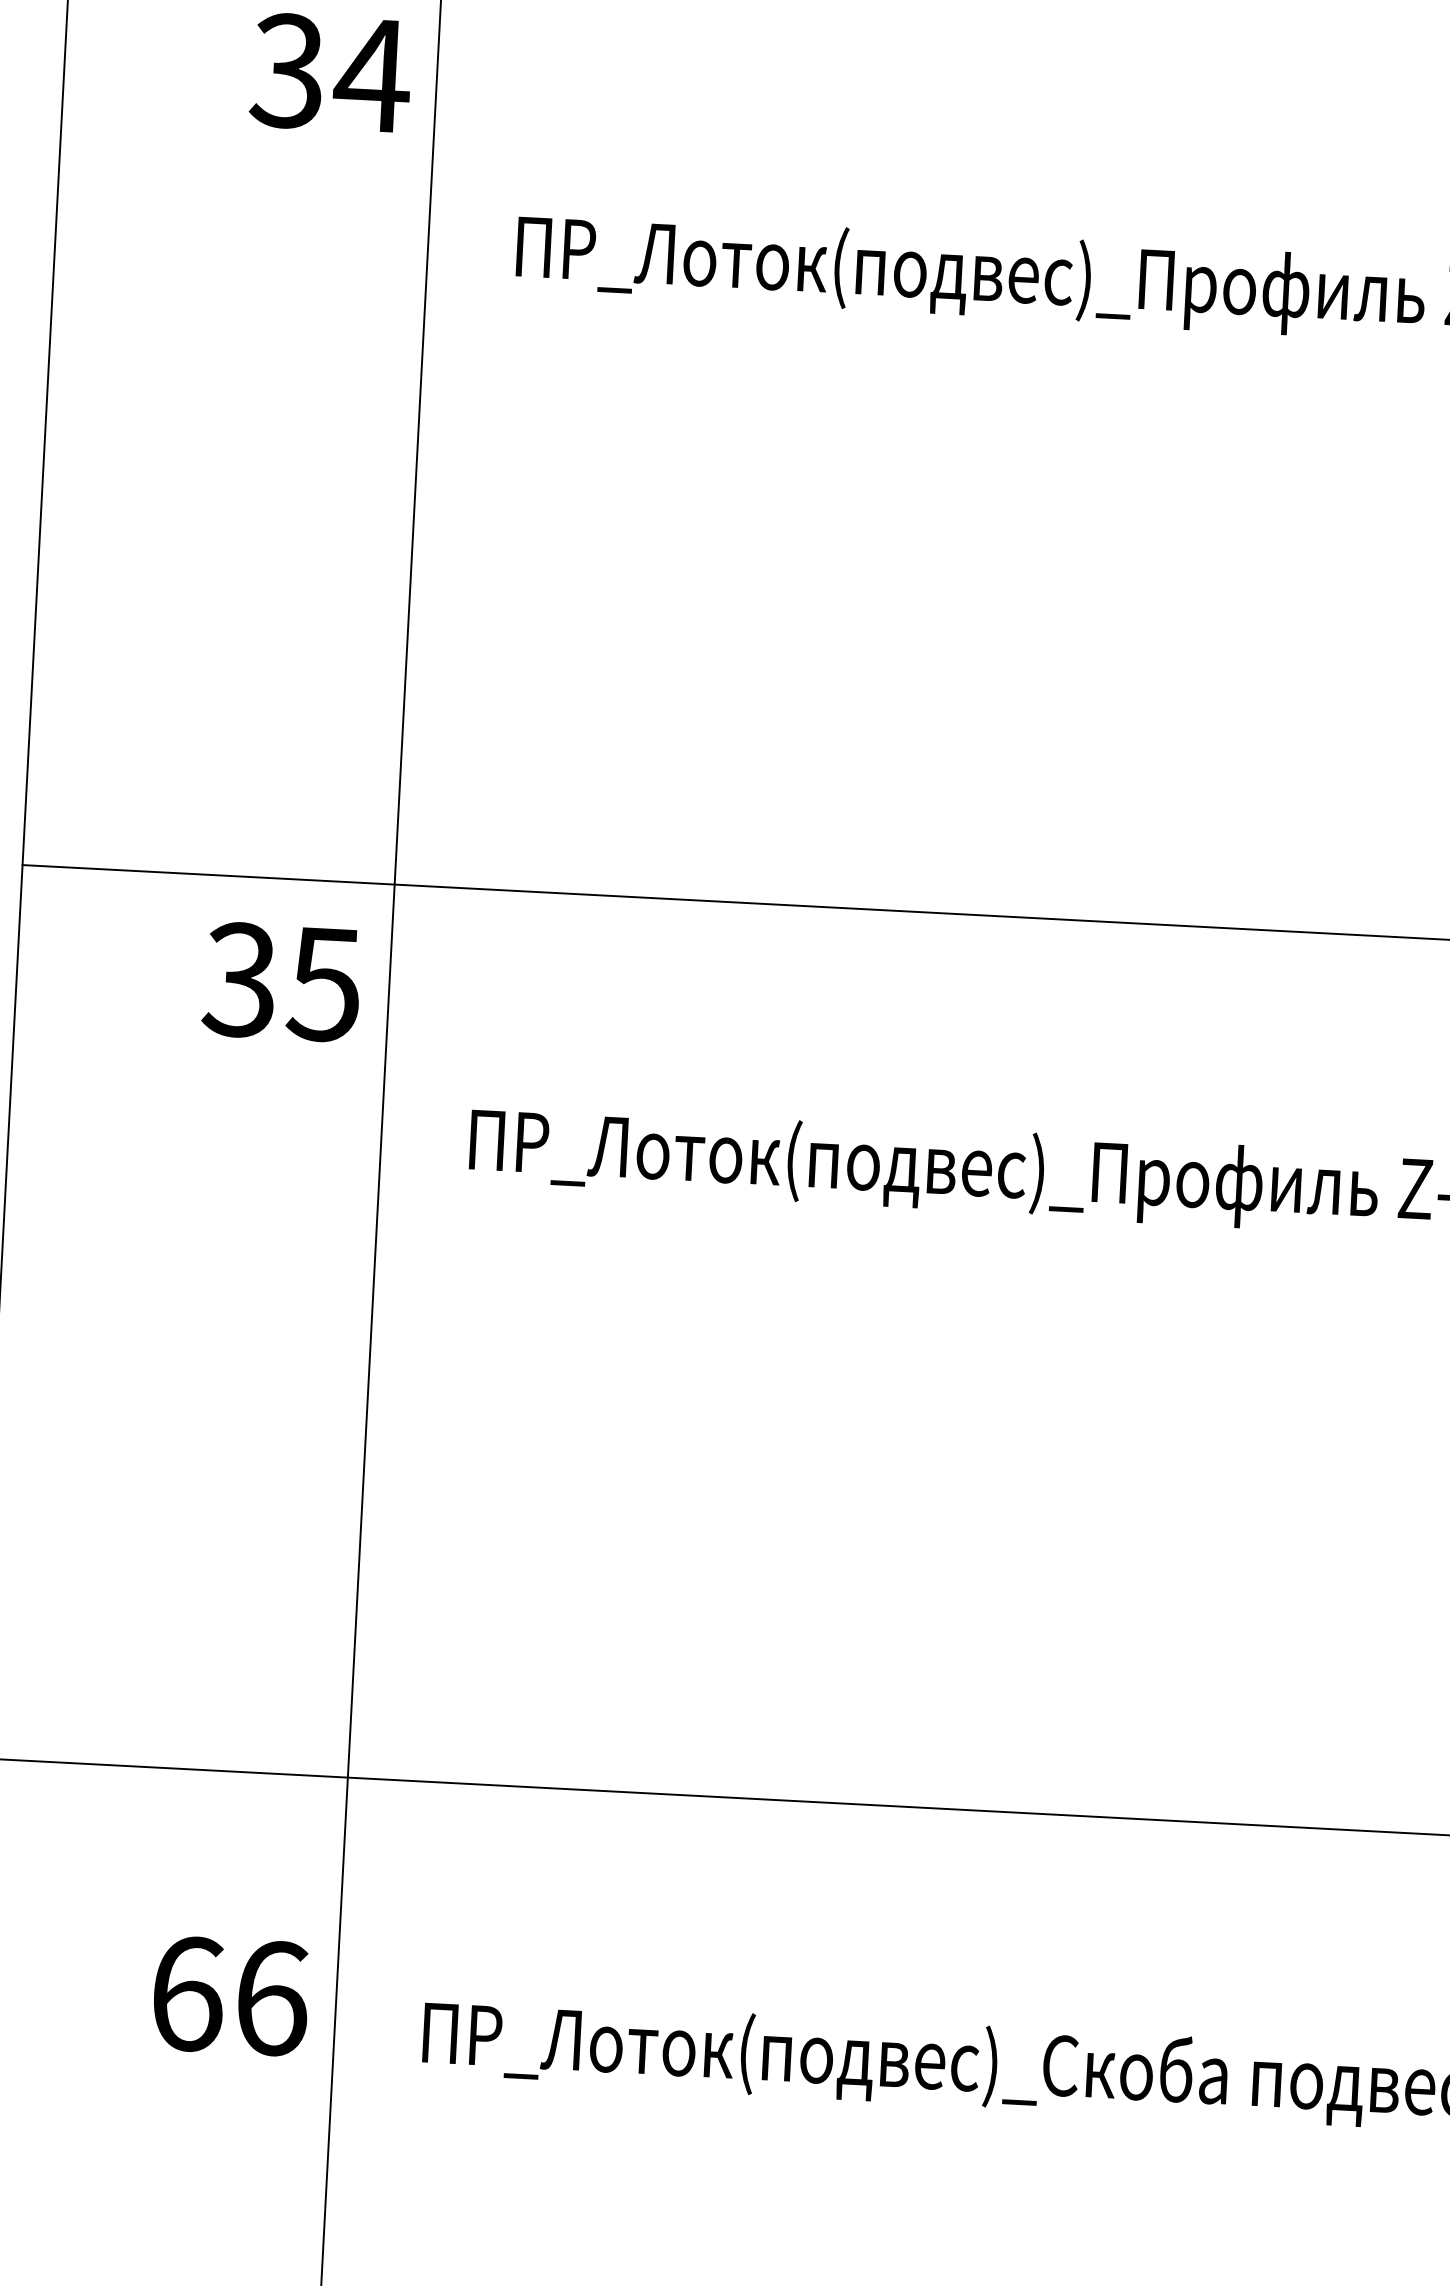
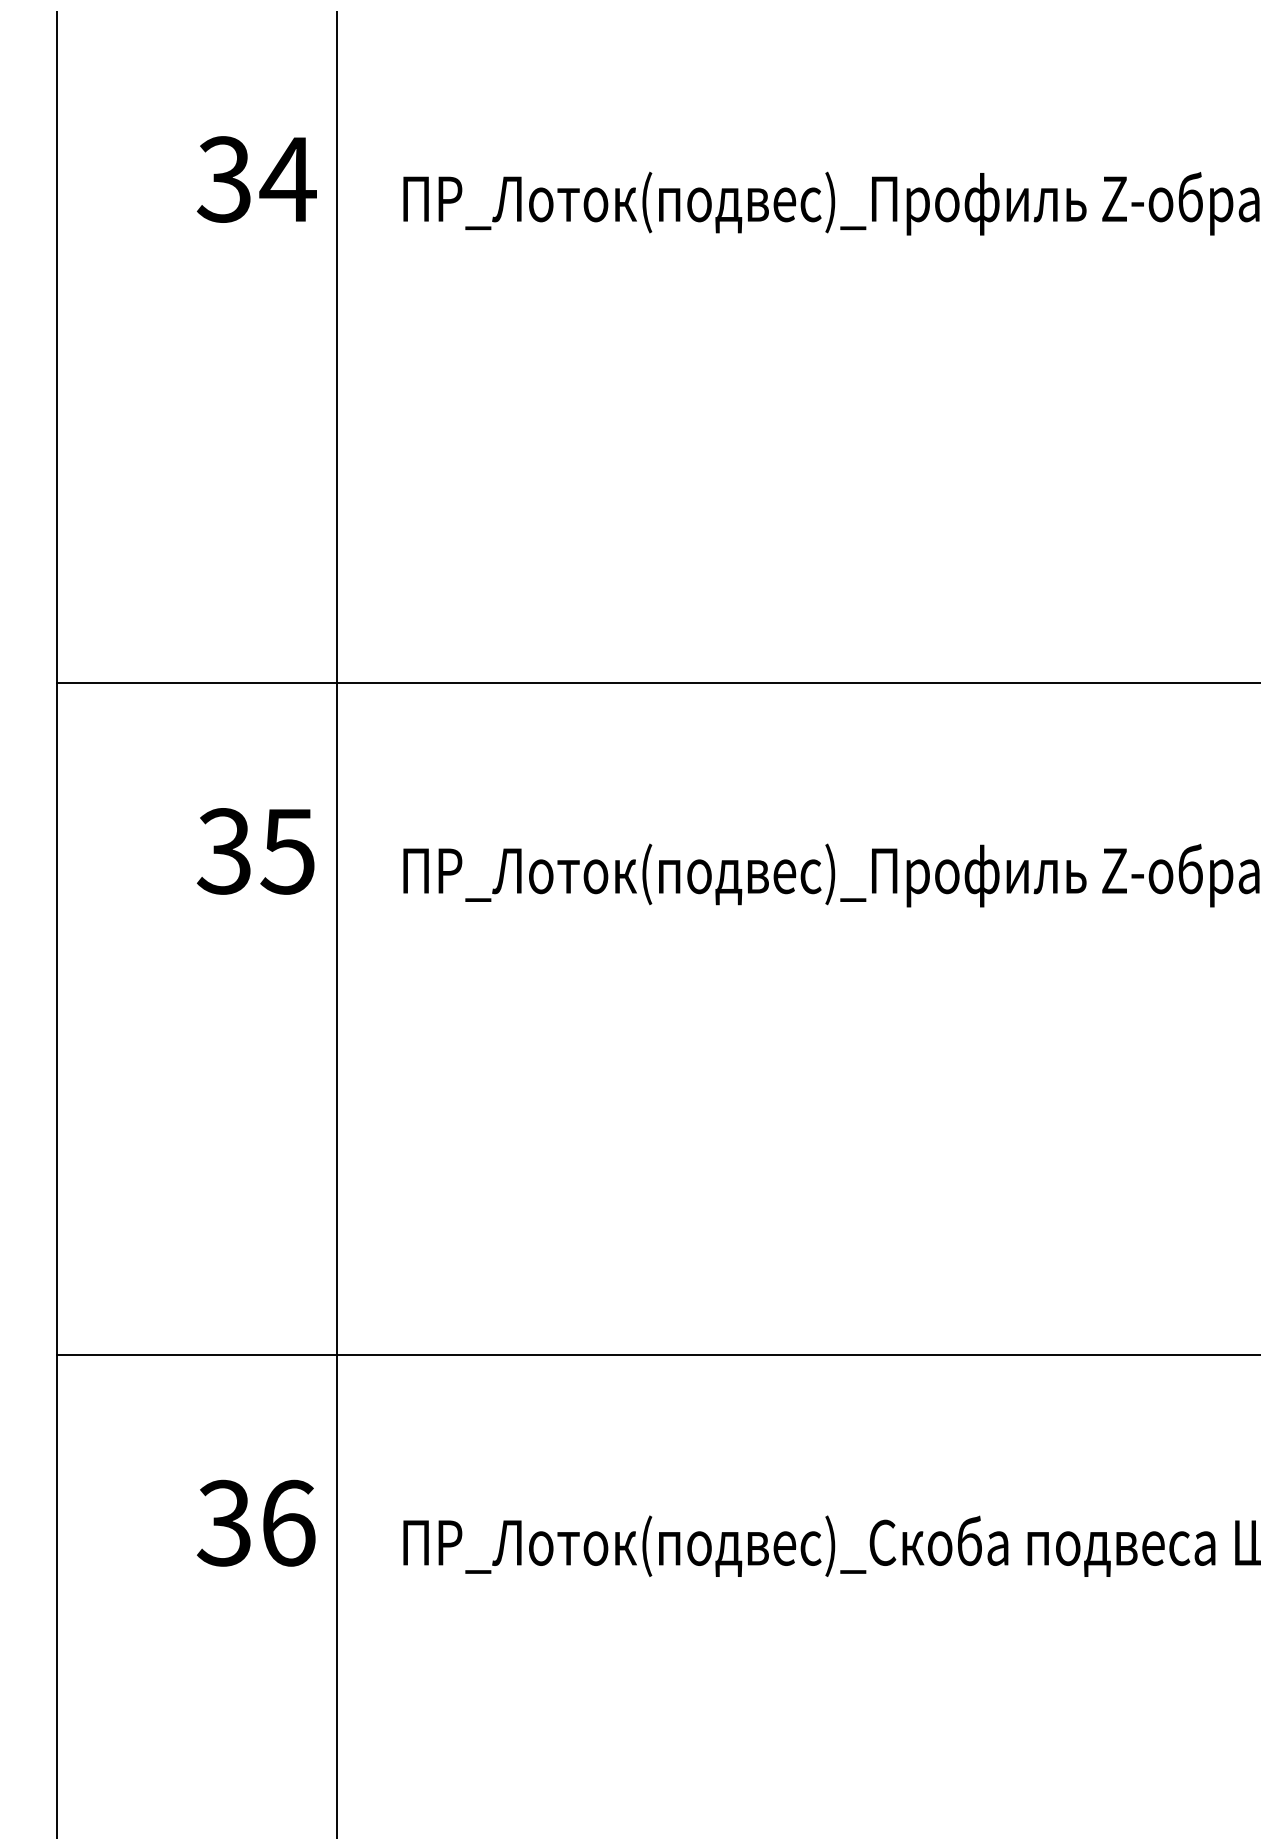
text: (330, 73) -> (256, 179), moved
text: (281, 982) -> (255, 851), moved
text: (187, 1992) -> (224, 1522), 66 -> 36

